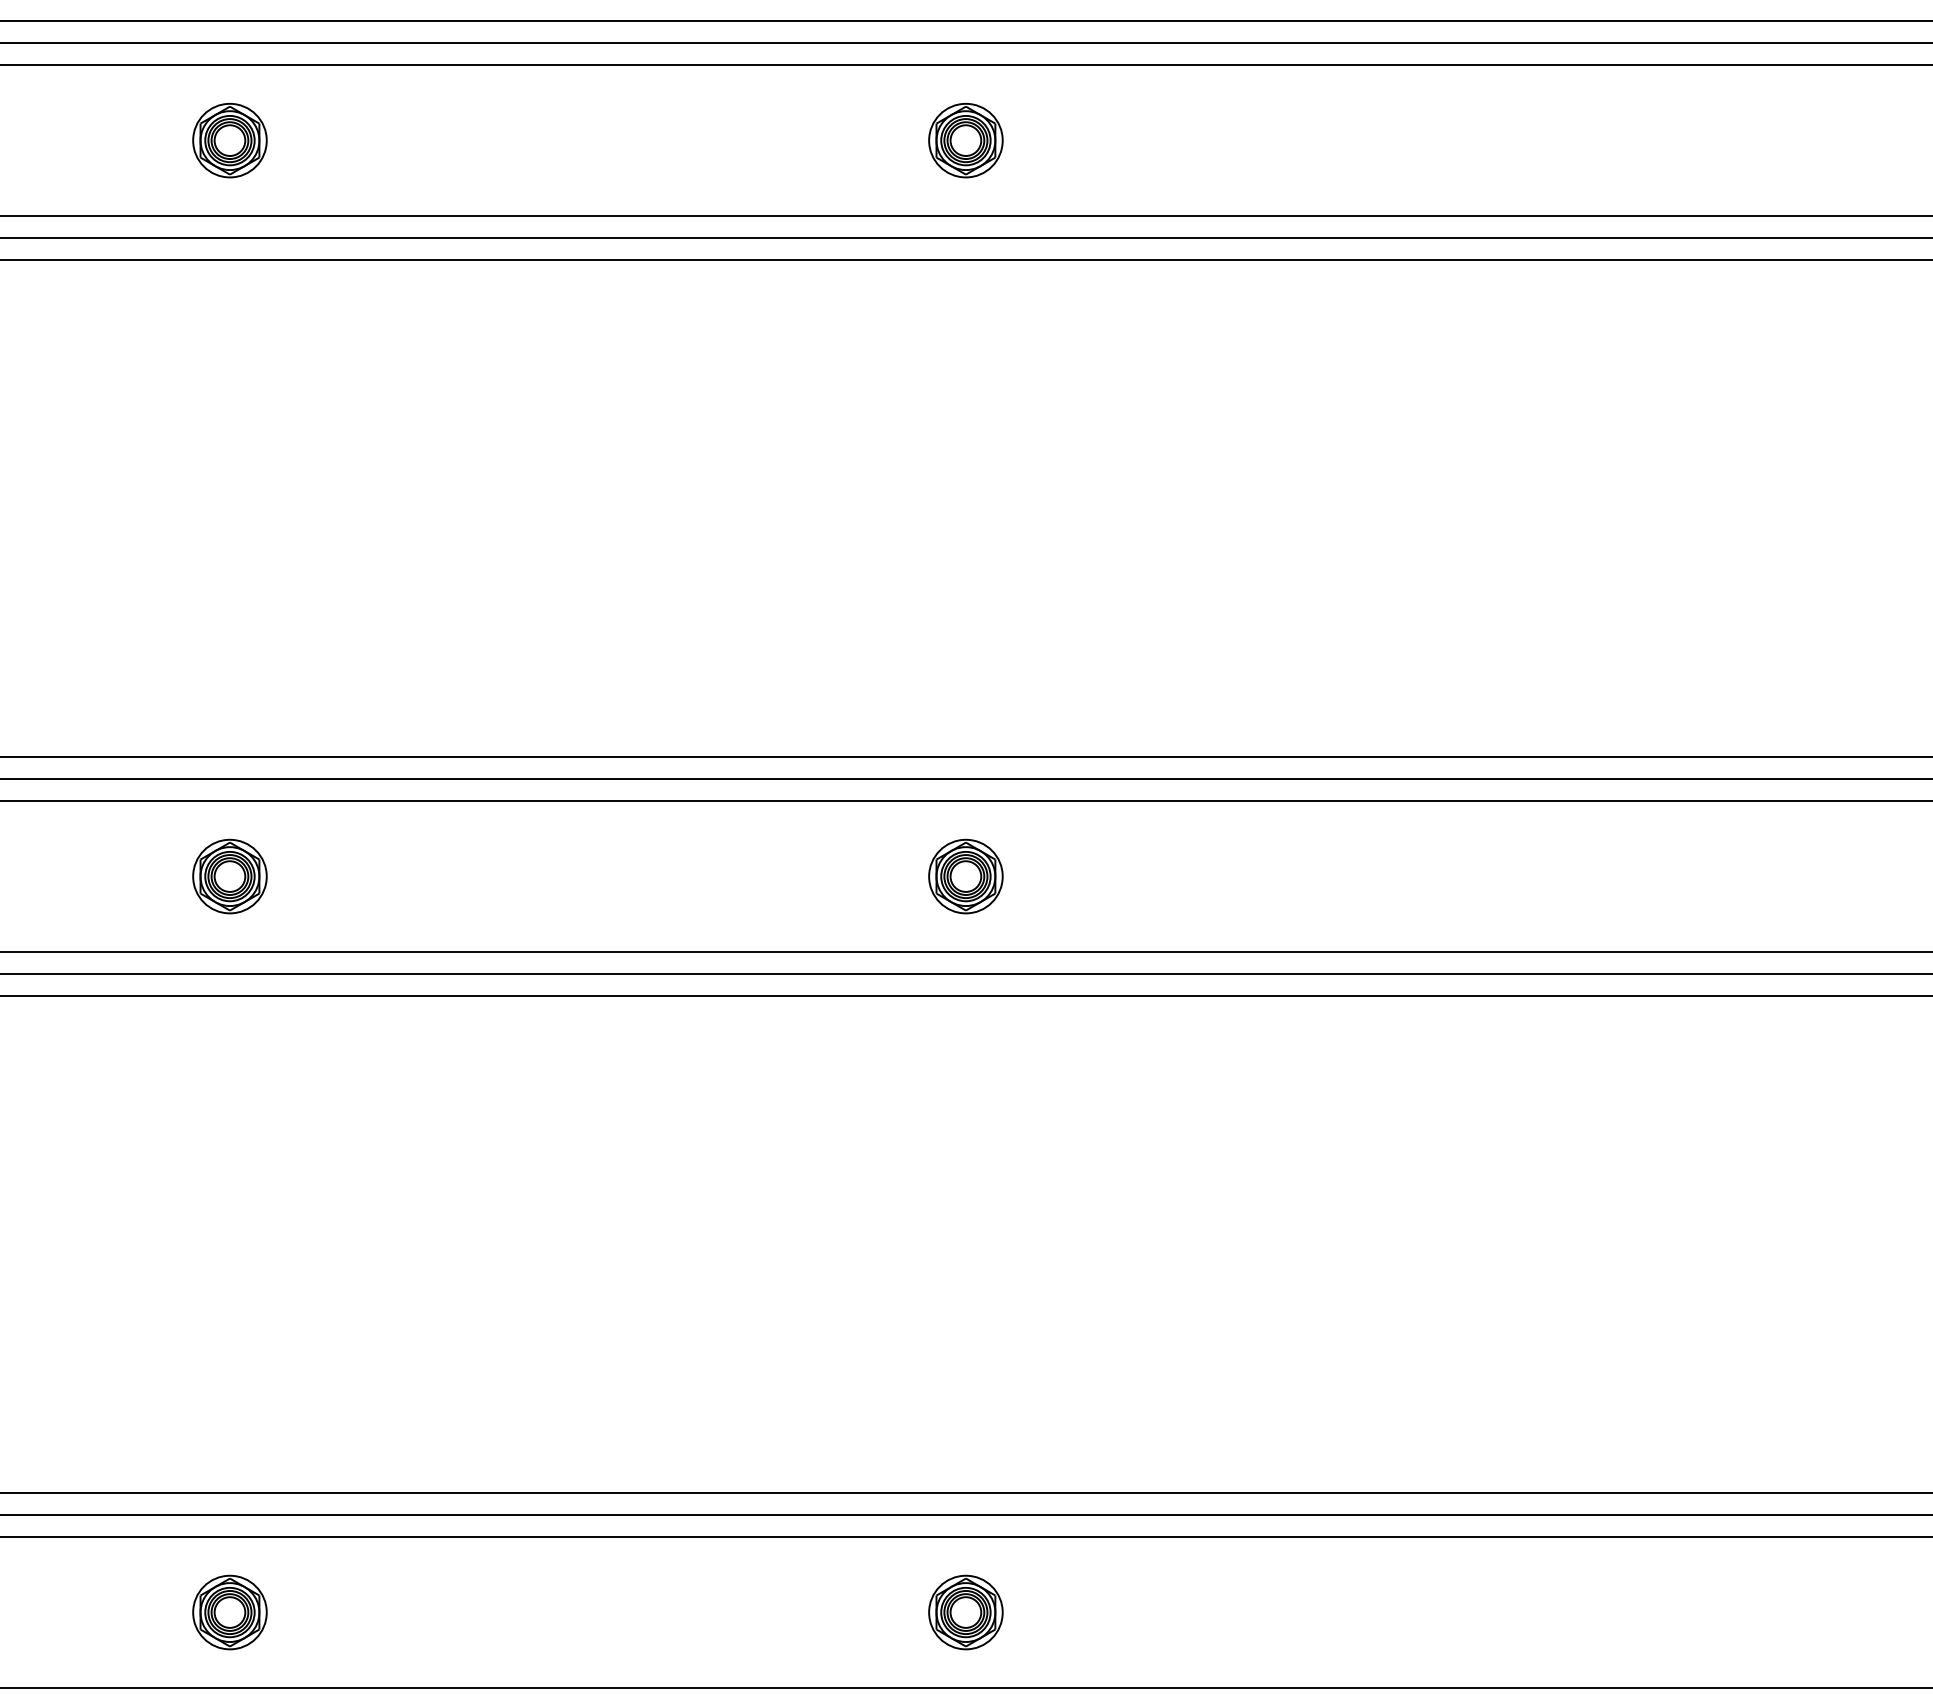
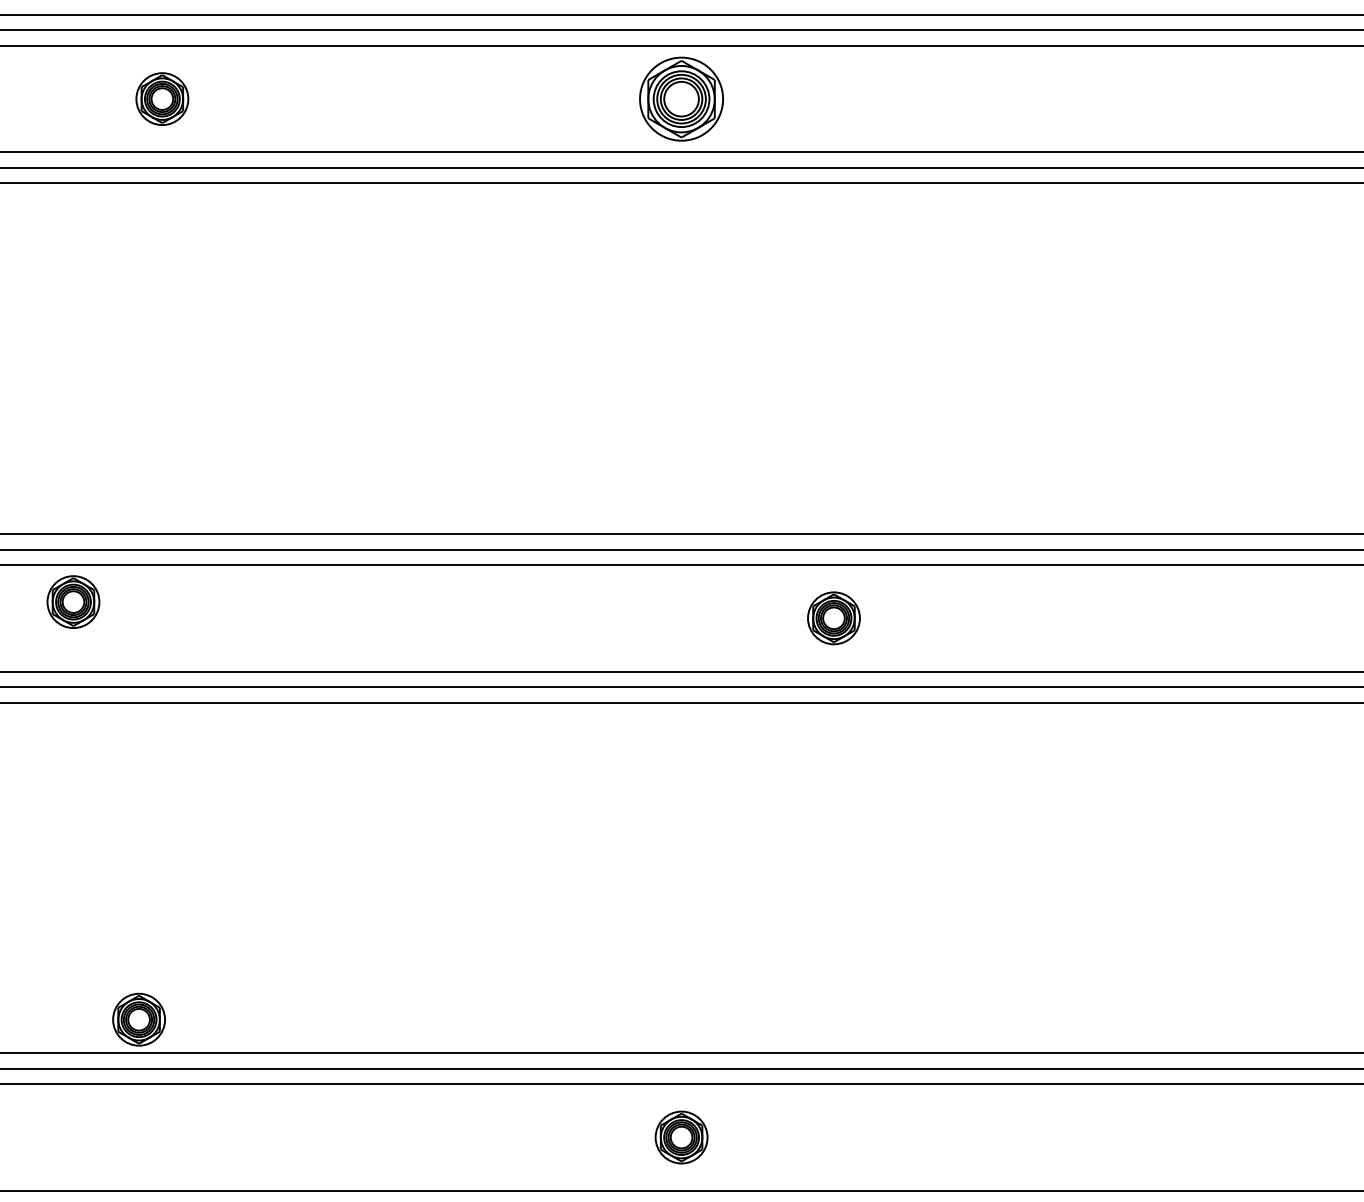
part: (965, 140) -> (681, 99), size x1.6
part: (229, 876) -> (73, 602), moved
part: (965, 876) -> (833, 618), moved
part: (229, 1612) -> (138, 1019), moved

